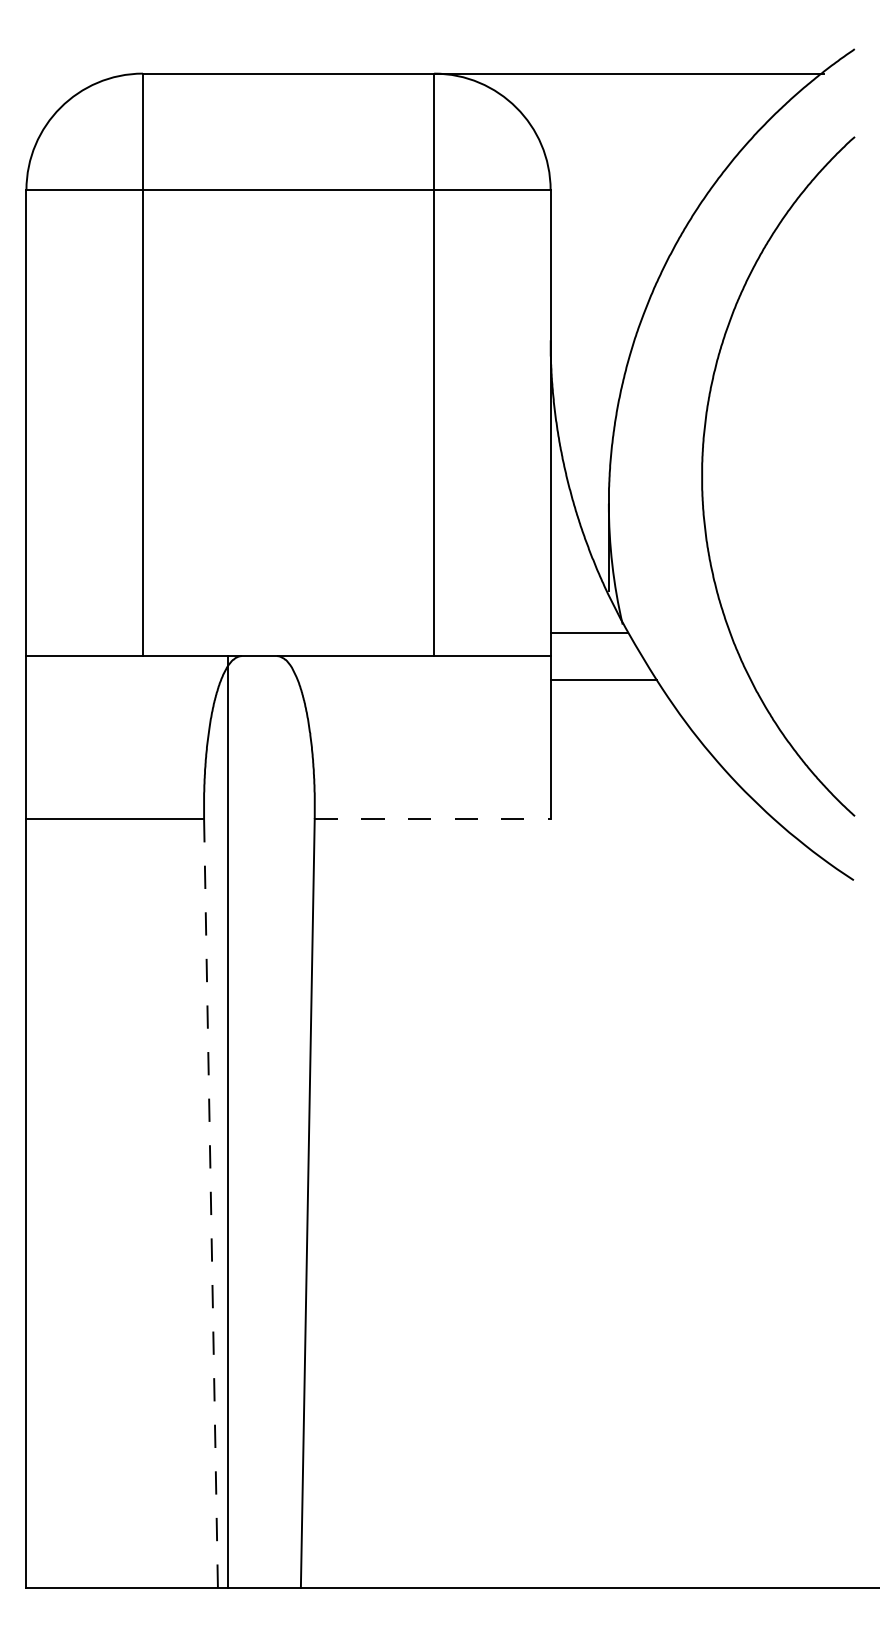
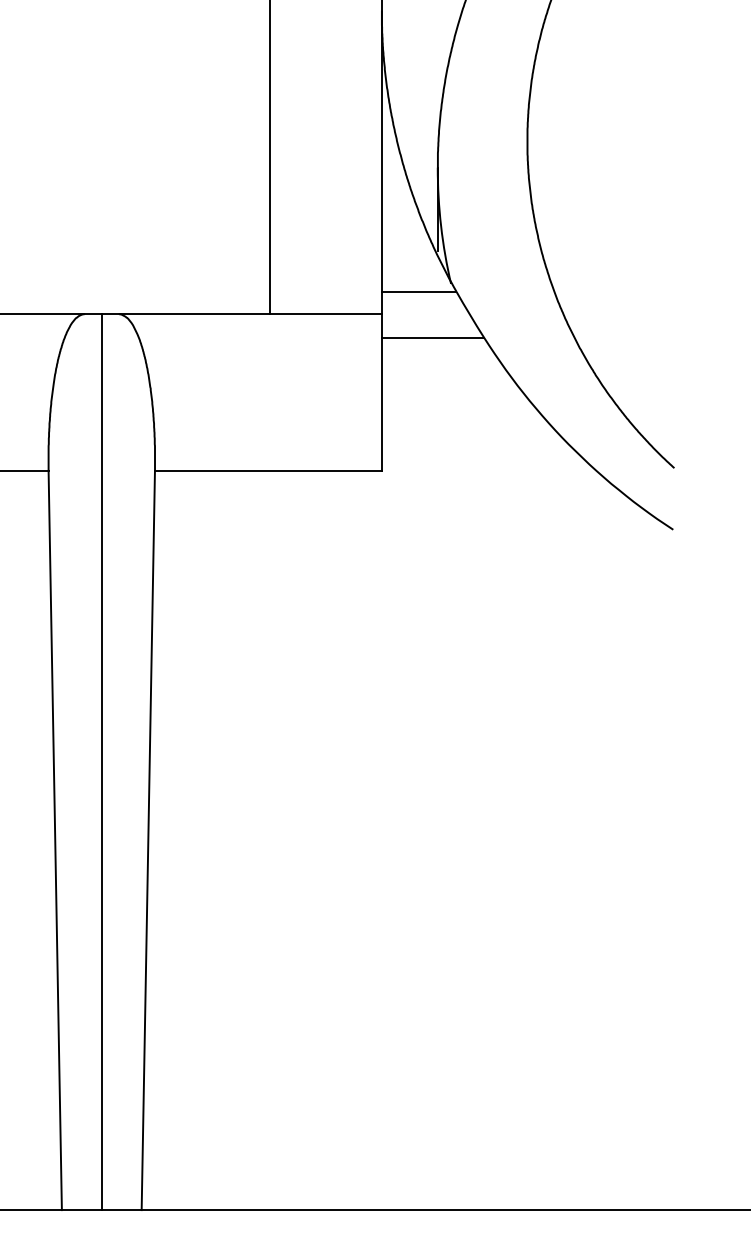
line: (432, 819) -> (268, 471), dashed -> solid
line: (228, 1121) -> (101, 761), moved
line: (211, 1204) -> (55, 841), dashed -> solid

